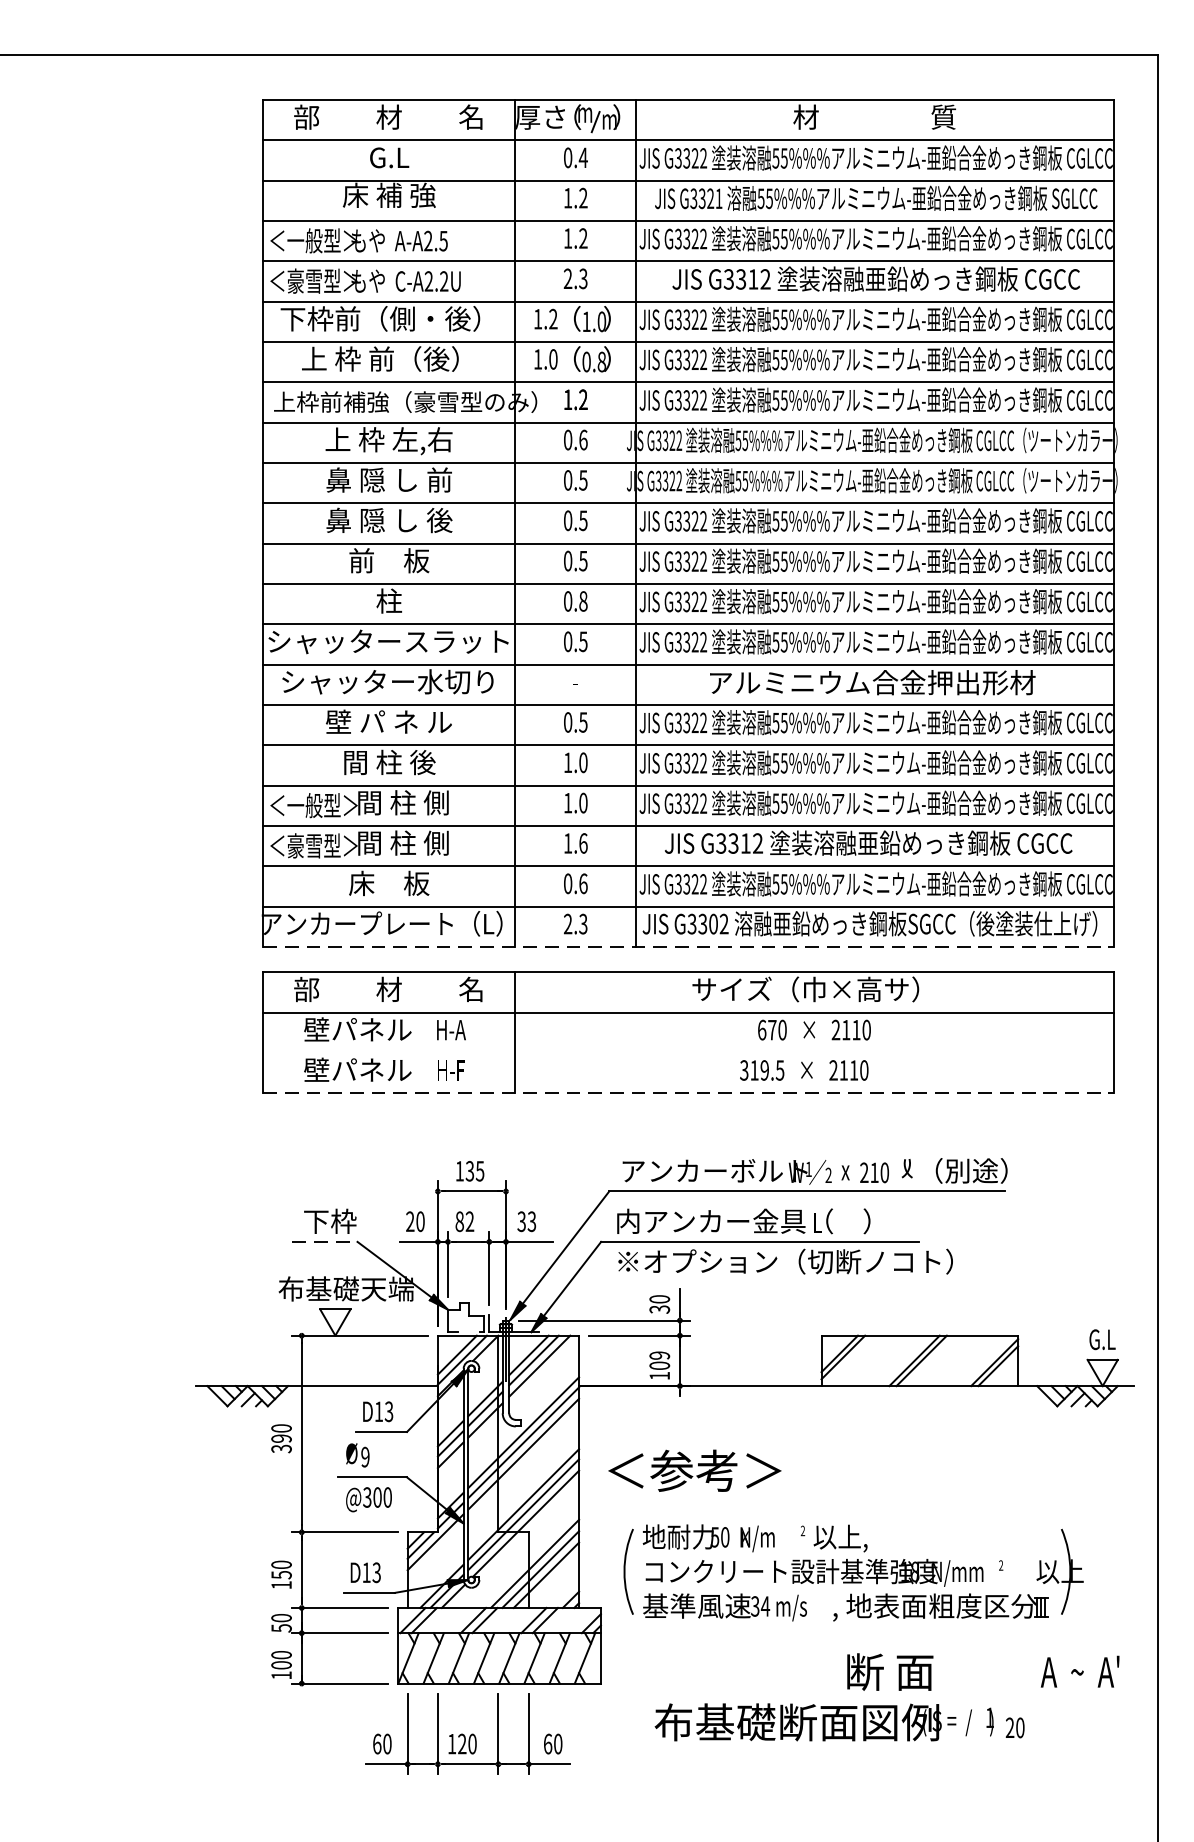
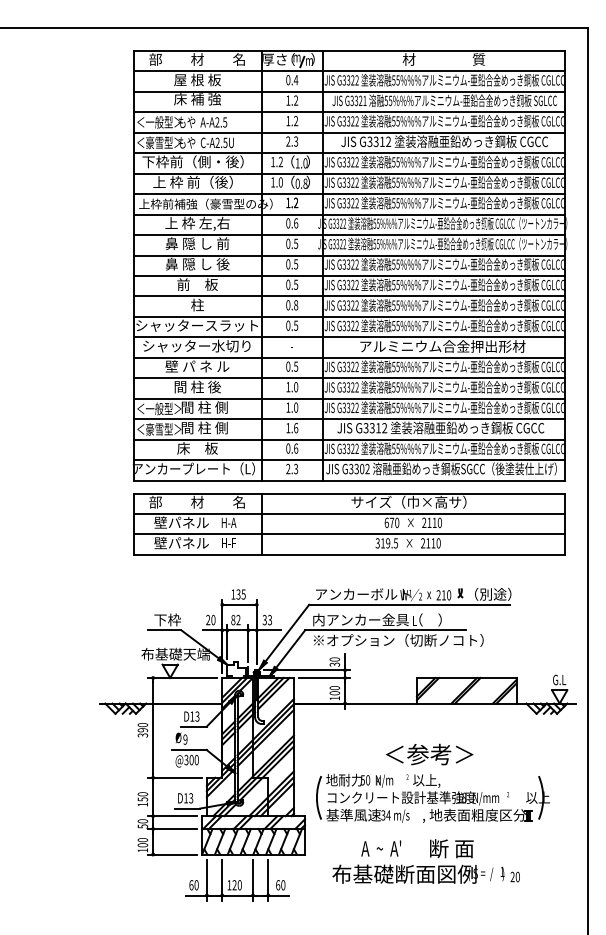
text: (389, 156) -> (197, 79), G.L -> 屋 根 板
text: (444, 280) -> (225, 142), C-A2.2U -> C-A2.5U
line: (688, 946) -> (349, 480), dashed -> solid
line: (688, 1053) -> (349, 534), added
line: (688, 1092) -> (349, 554), dashed -> solid
line: (324, 1242) -> (164, 630), dashed -> solid
text: (659, 1356) -> (334, 688), 109 -> 100
text: (694, 1470) -> (429, 754), moved
text: (1080, 1671) -> (381, 848), moved

